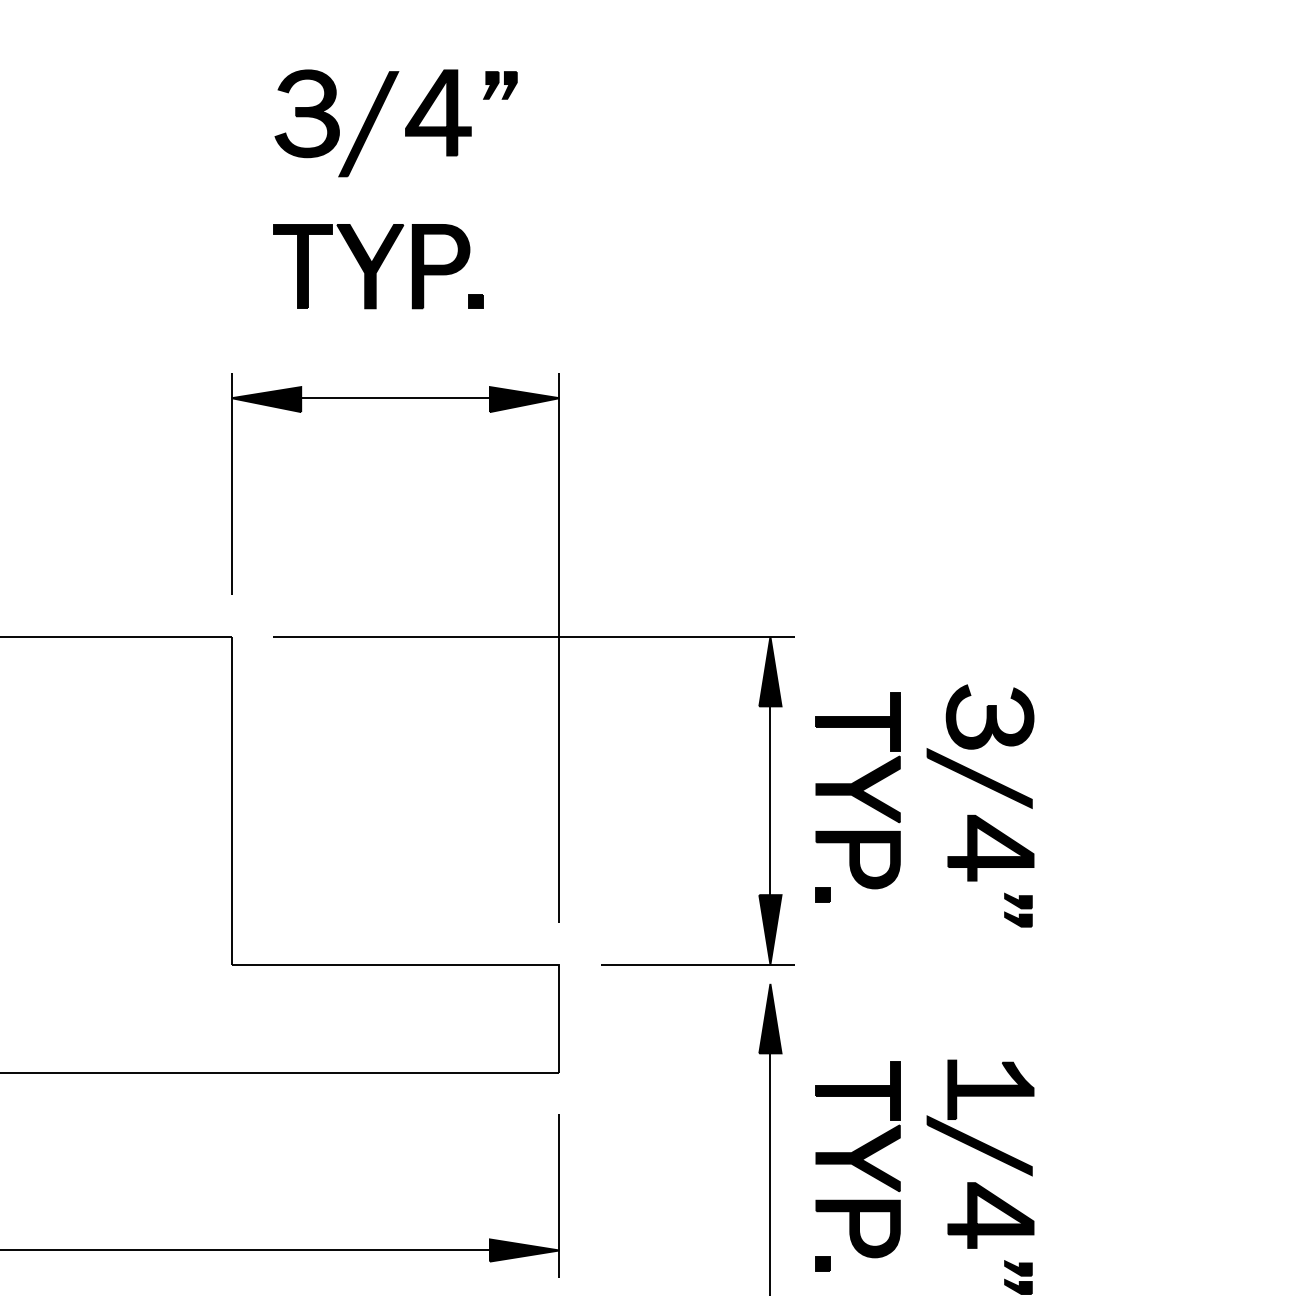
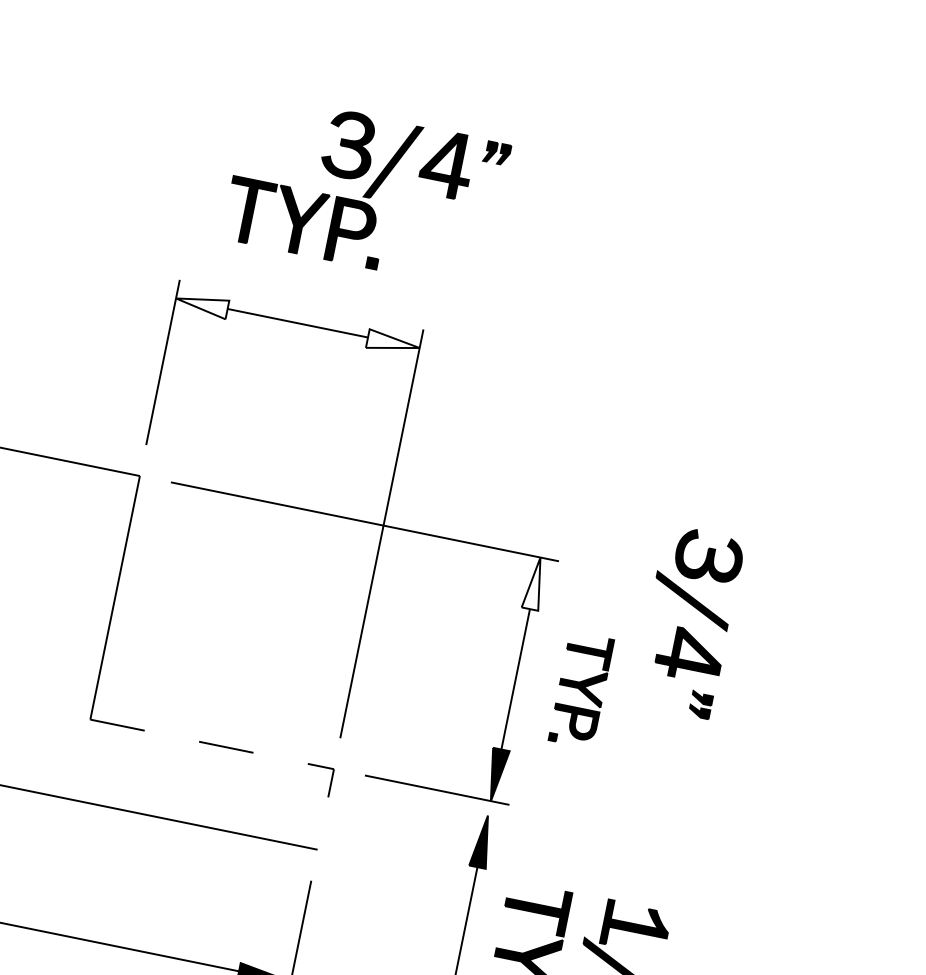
part: (405, 127) -> (420, 170), moved
fill: (266, 399) -> (201, 304), removed
fill: (524, 399) -> (393, 343), removed
fill: (770, 671) -> (535, 583), removed
part: (857, 797) -> (580, 690), size x0.7
part: (976, 815) -> (684, 628), moved
line: (450, 964) -> (253, 752), solid -> dashed

